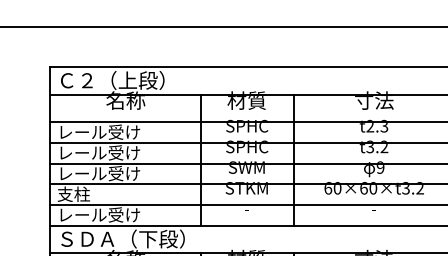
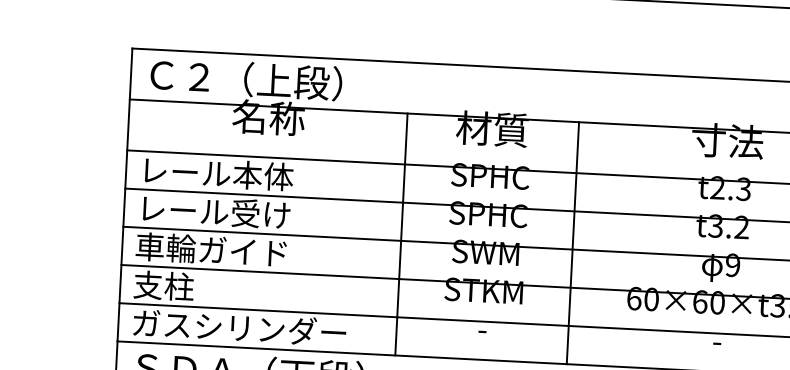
text: (124, 131) -> (263, 174), レール受け -> レール本体
text: (98, 173) -> (211, 249), レール受け -> 車輪ガイド
text: (115, 214) -> (238, 327), レール受け -> ガスシリンダー

